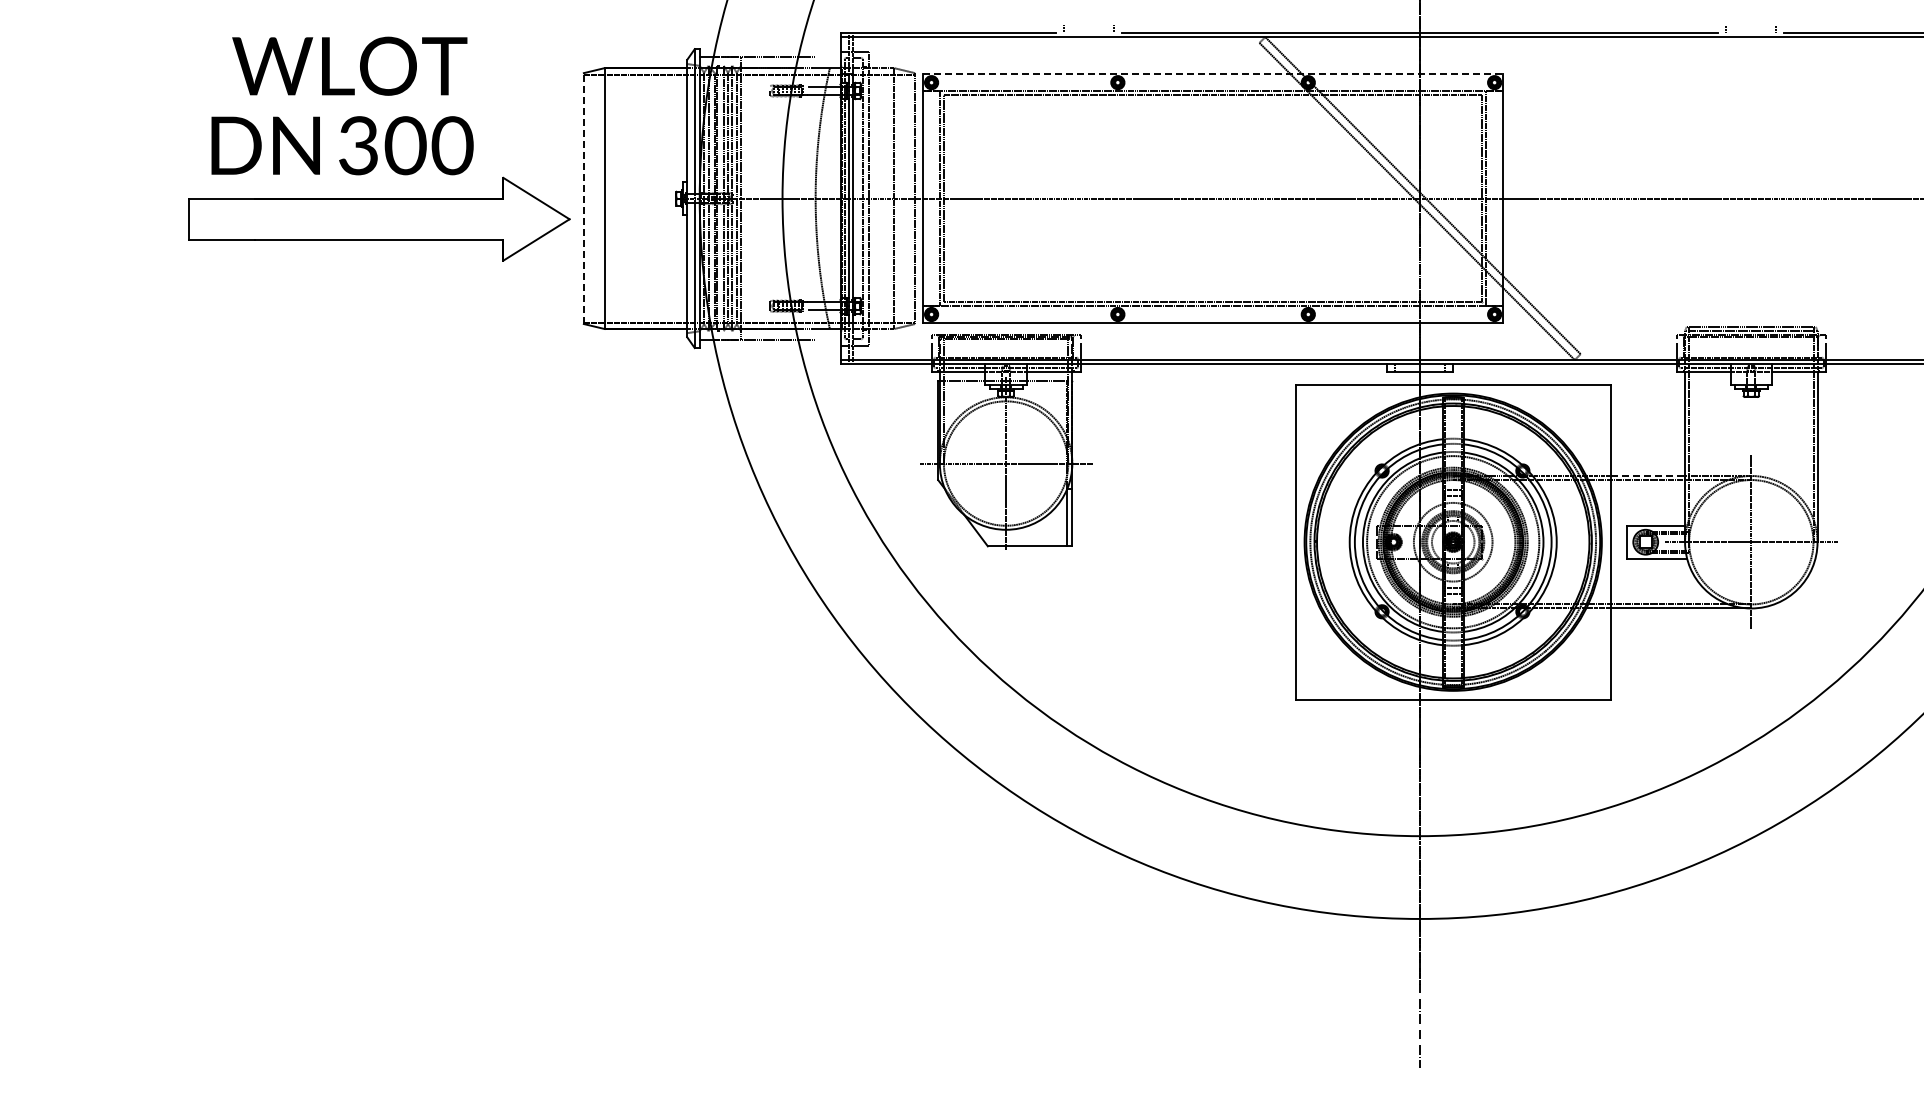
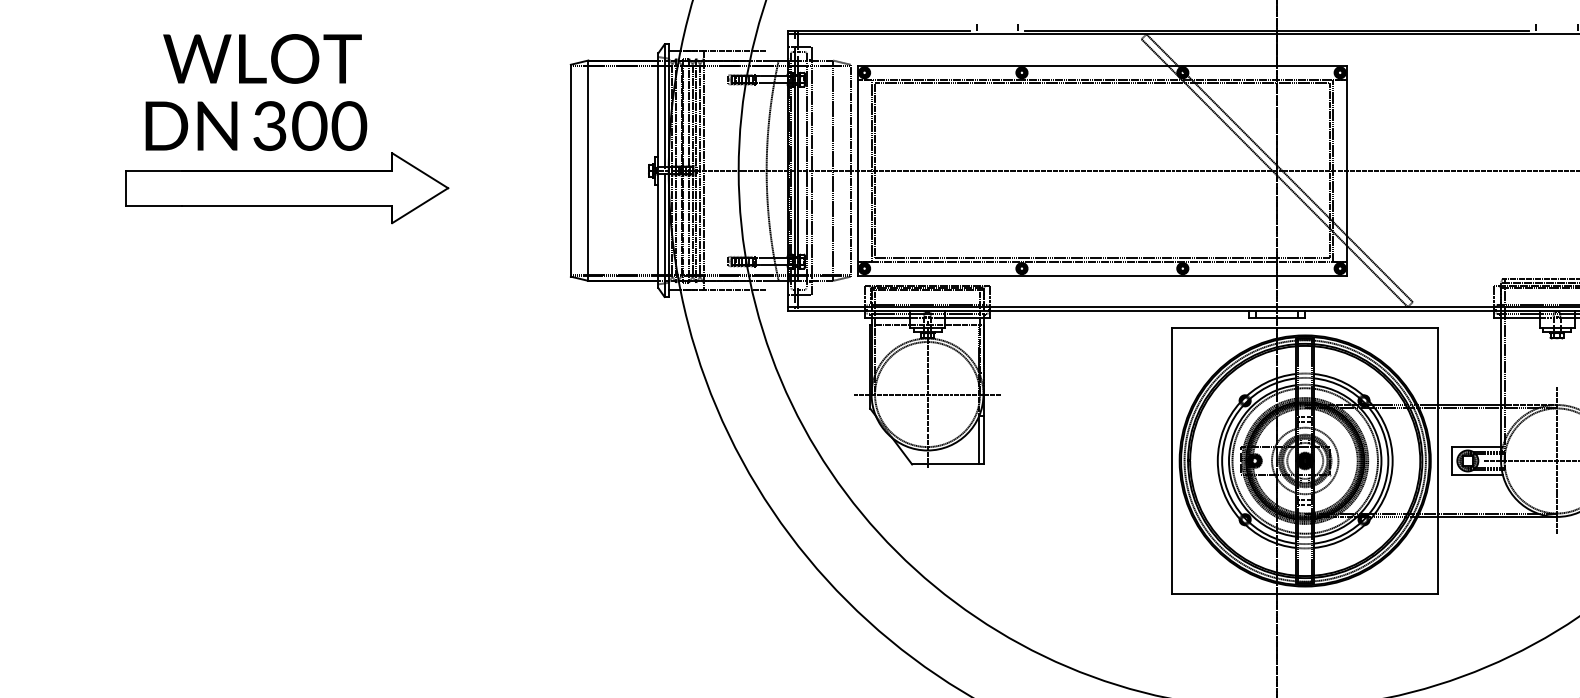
line: (1213, 74) -> (1102, 65), dashed -> solid
part: (379, 148) -> (287, 128), moved
line: (583, 198) -> (570, 170), dashed -> solid
line: (1648, 475) -> (1470, 404), dashed -> solid

